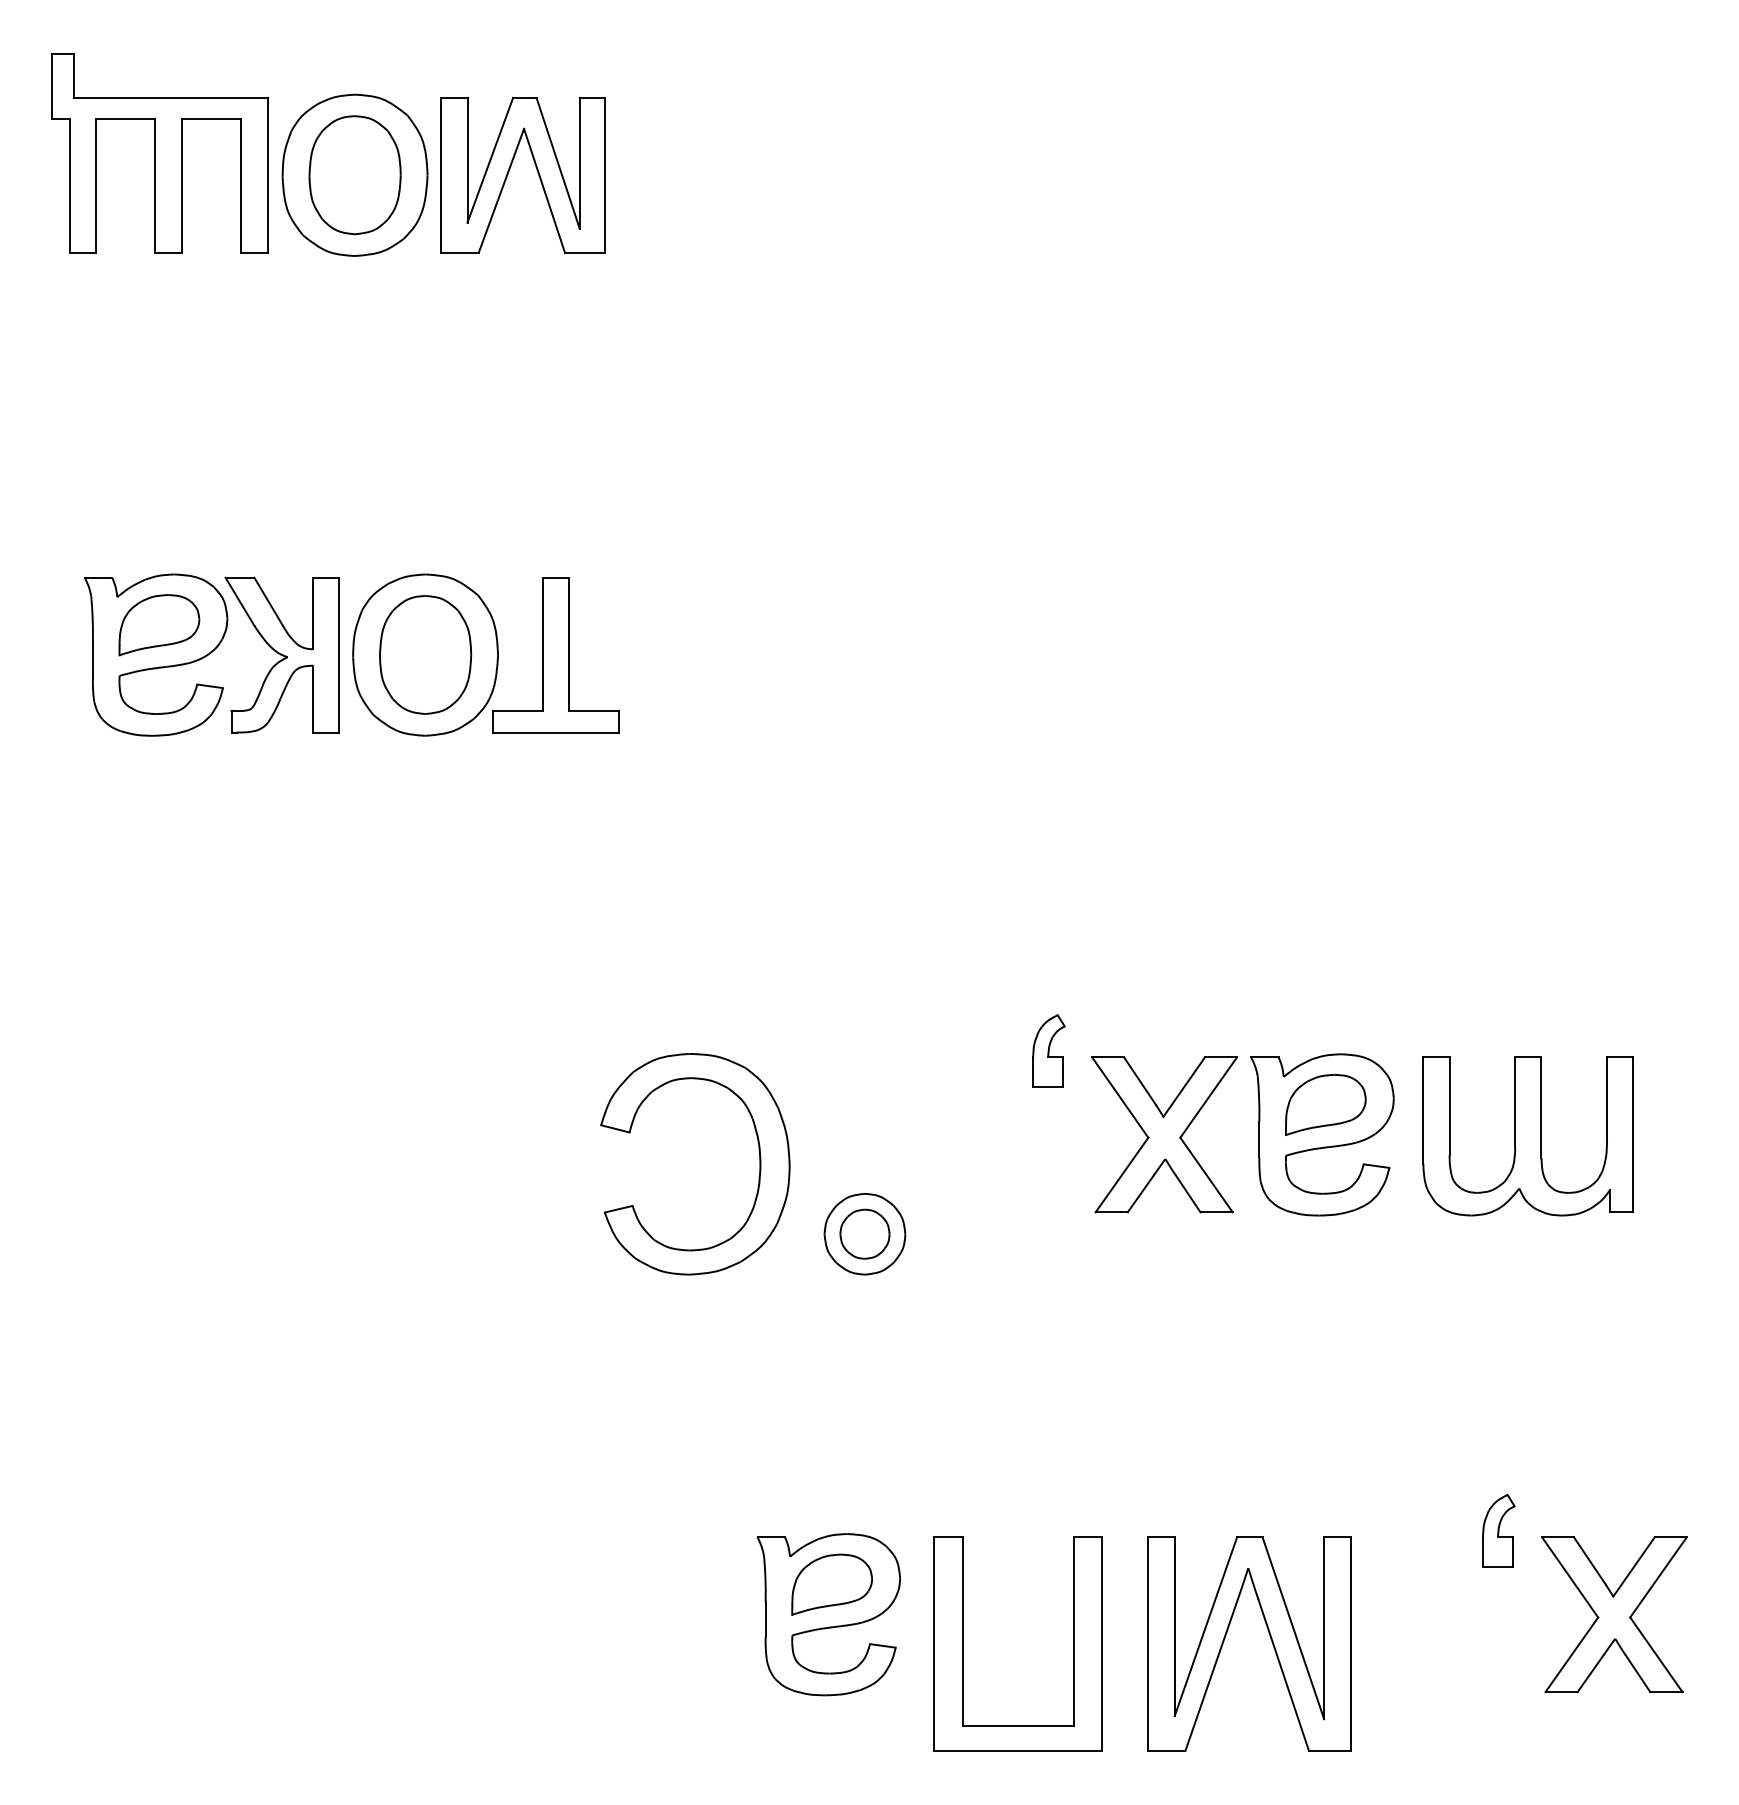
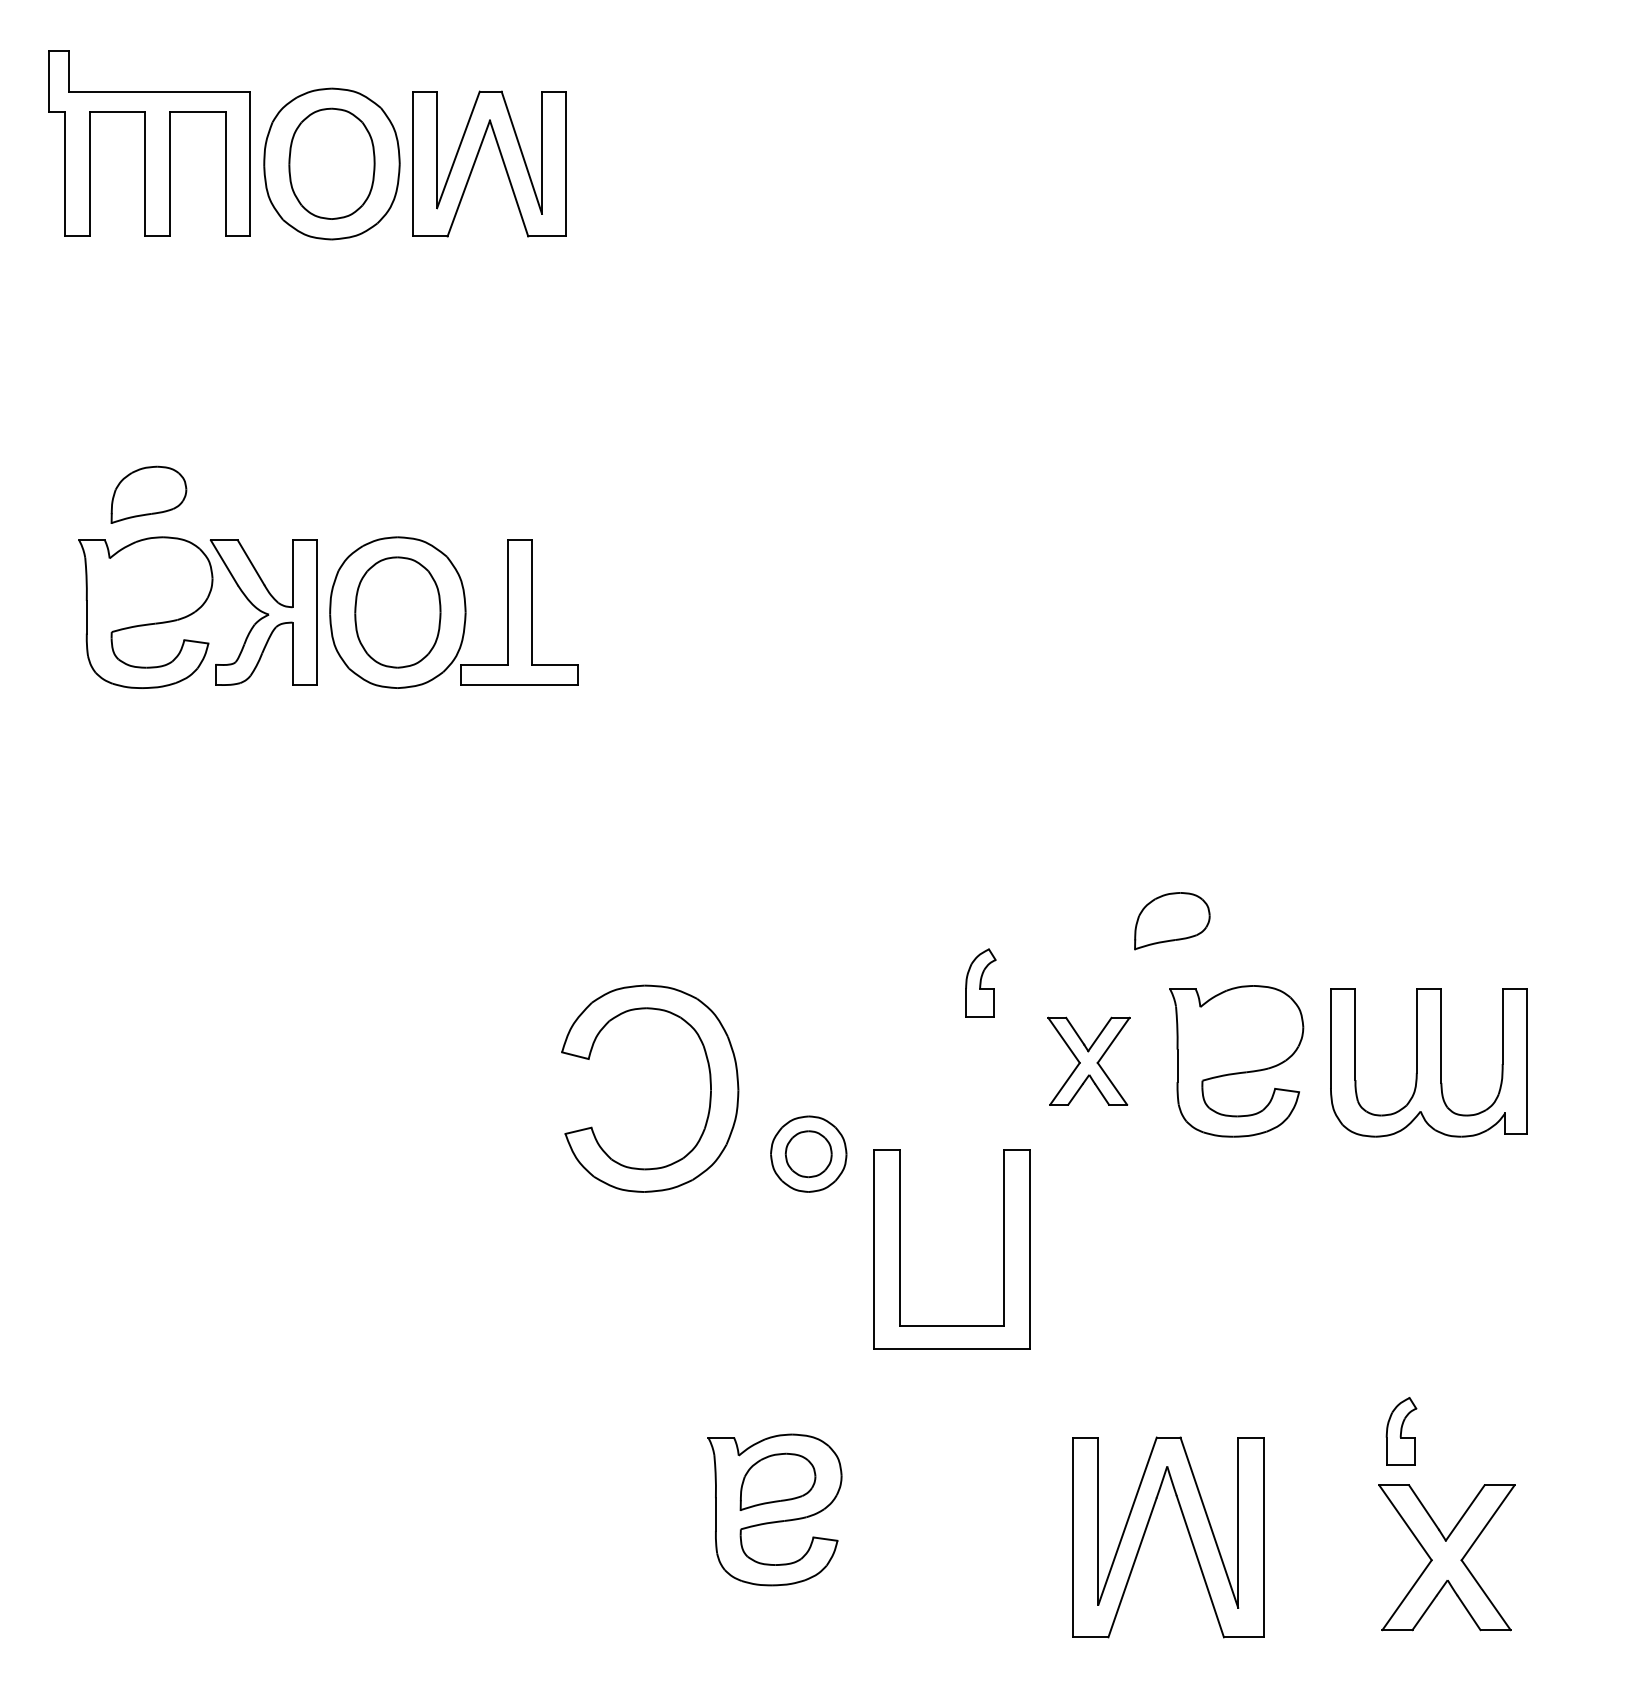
part: (159, 625) -> (149, 495), moved
part: (1325, 1104) -> (1172, 920), moved
part: (1164, 1134) -> (1088, 1060), size x0.6
part: (1614, 1614) -> (1446, 1557), moved
part: (963, 1643) -> (900, 1248), moved

